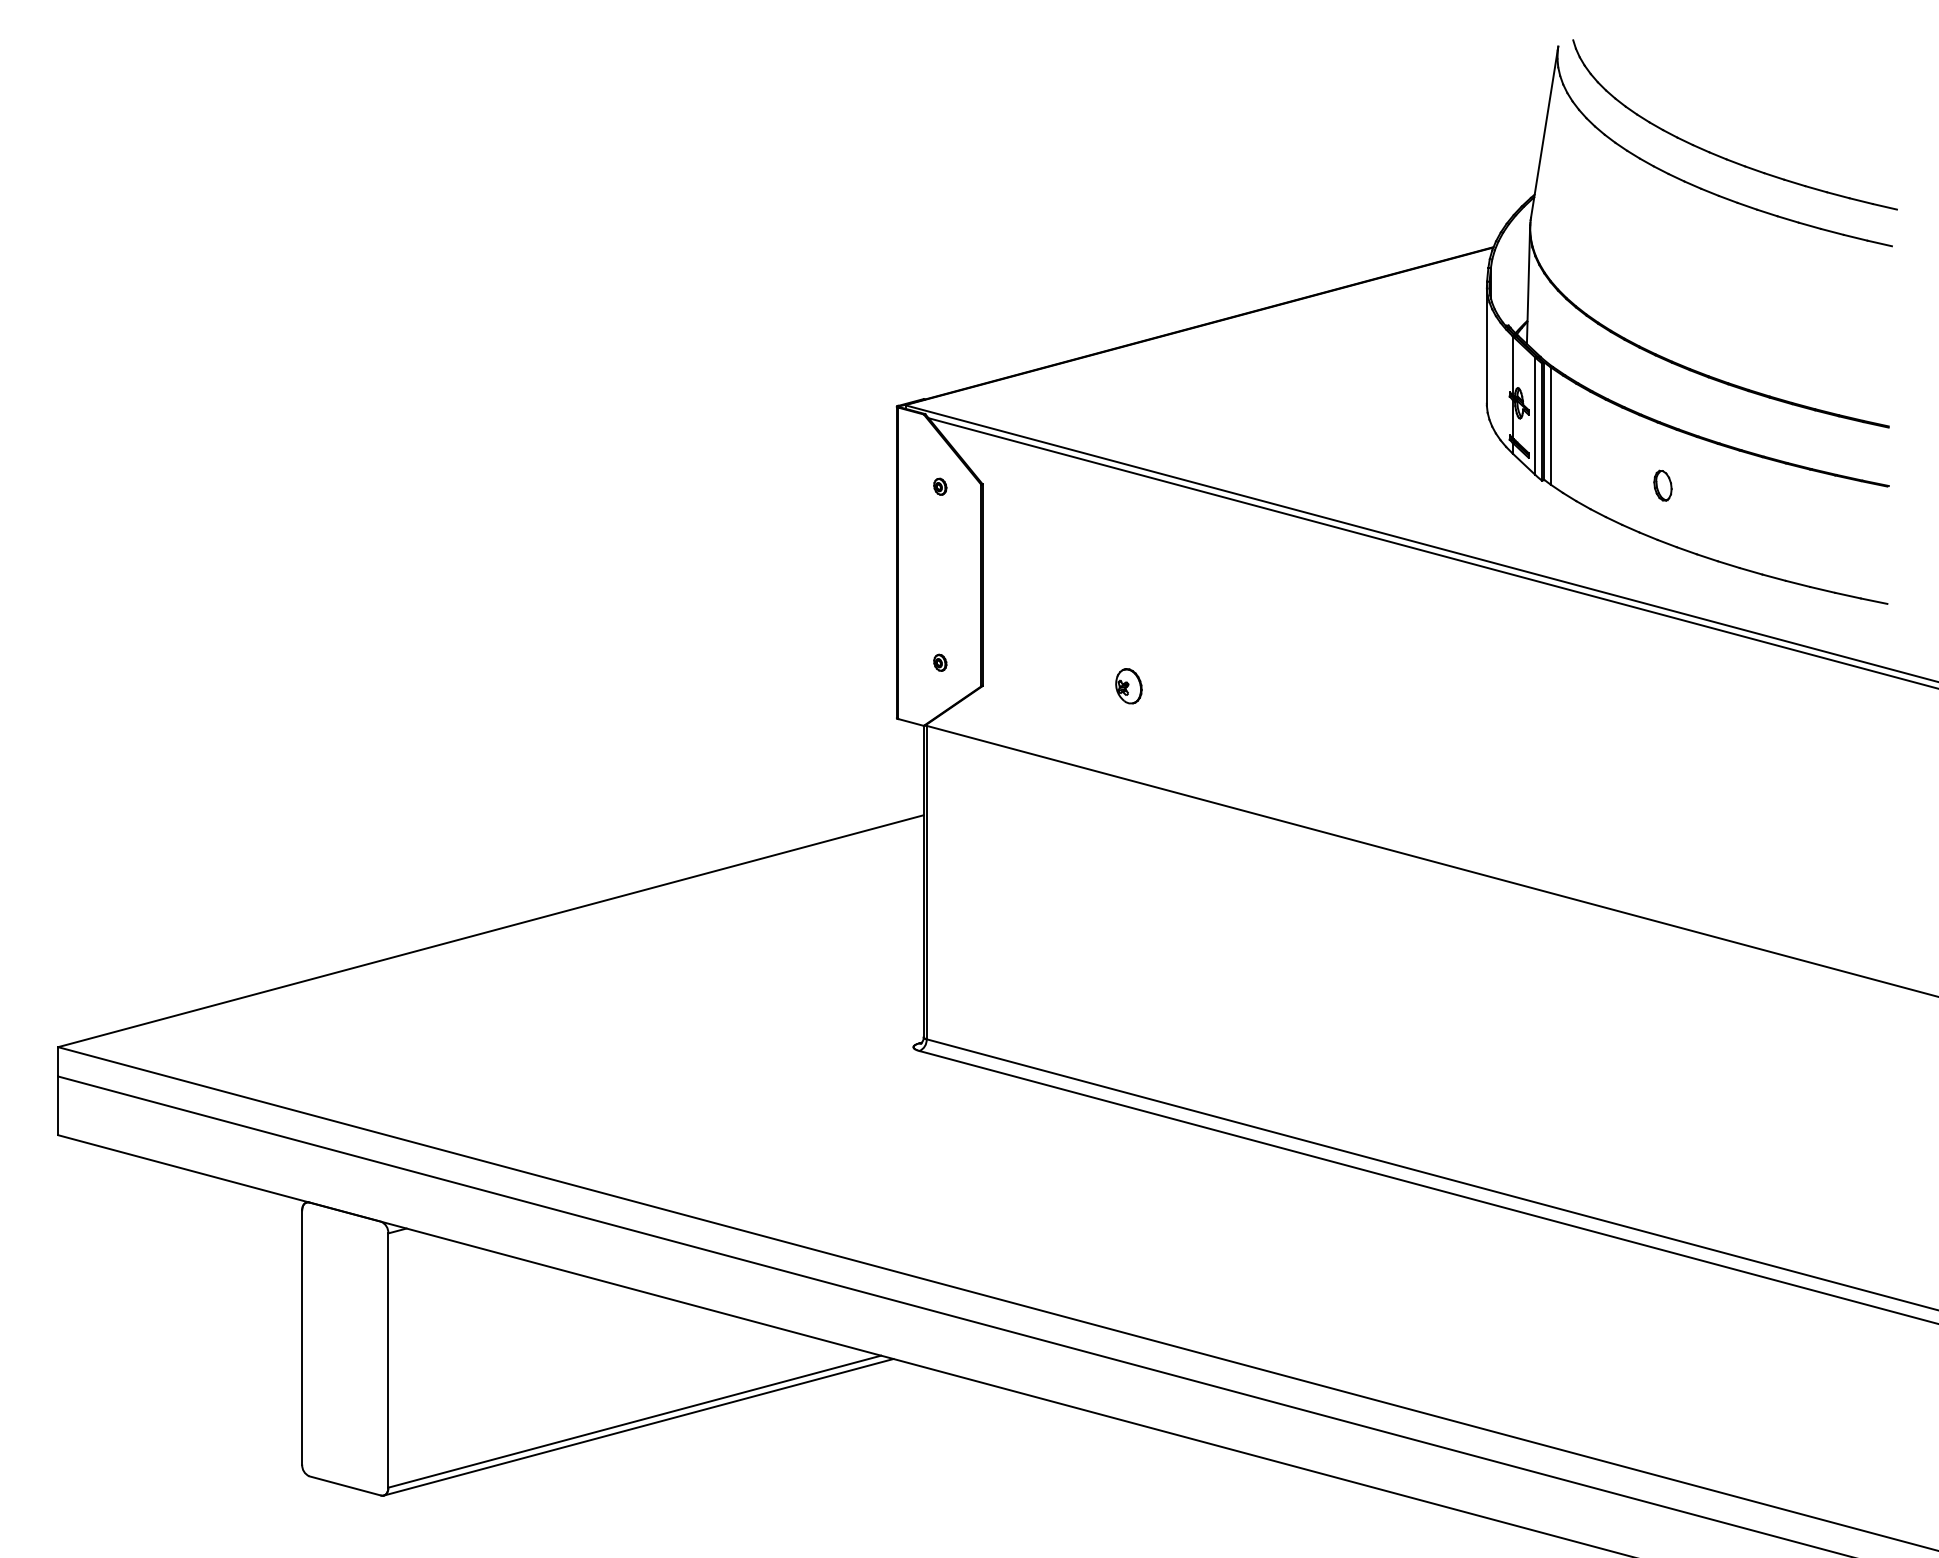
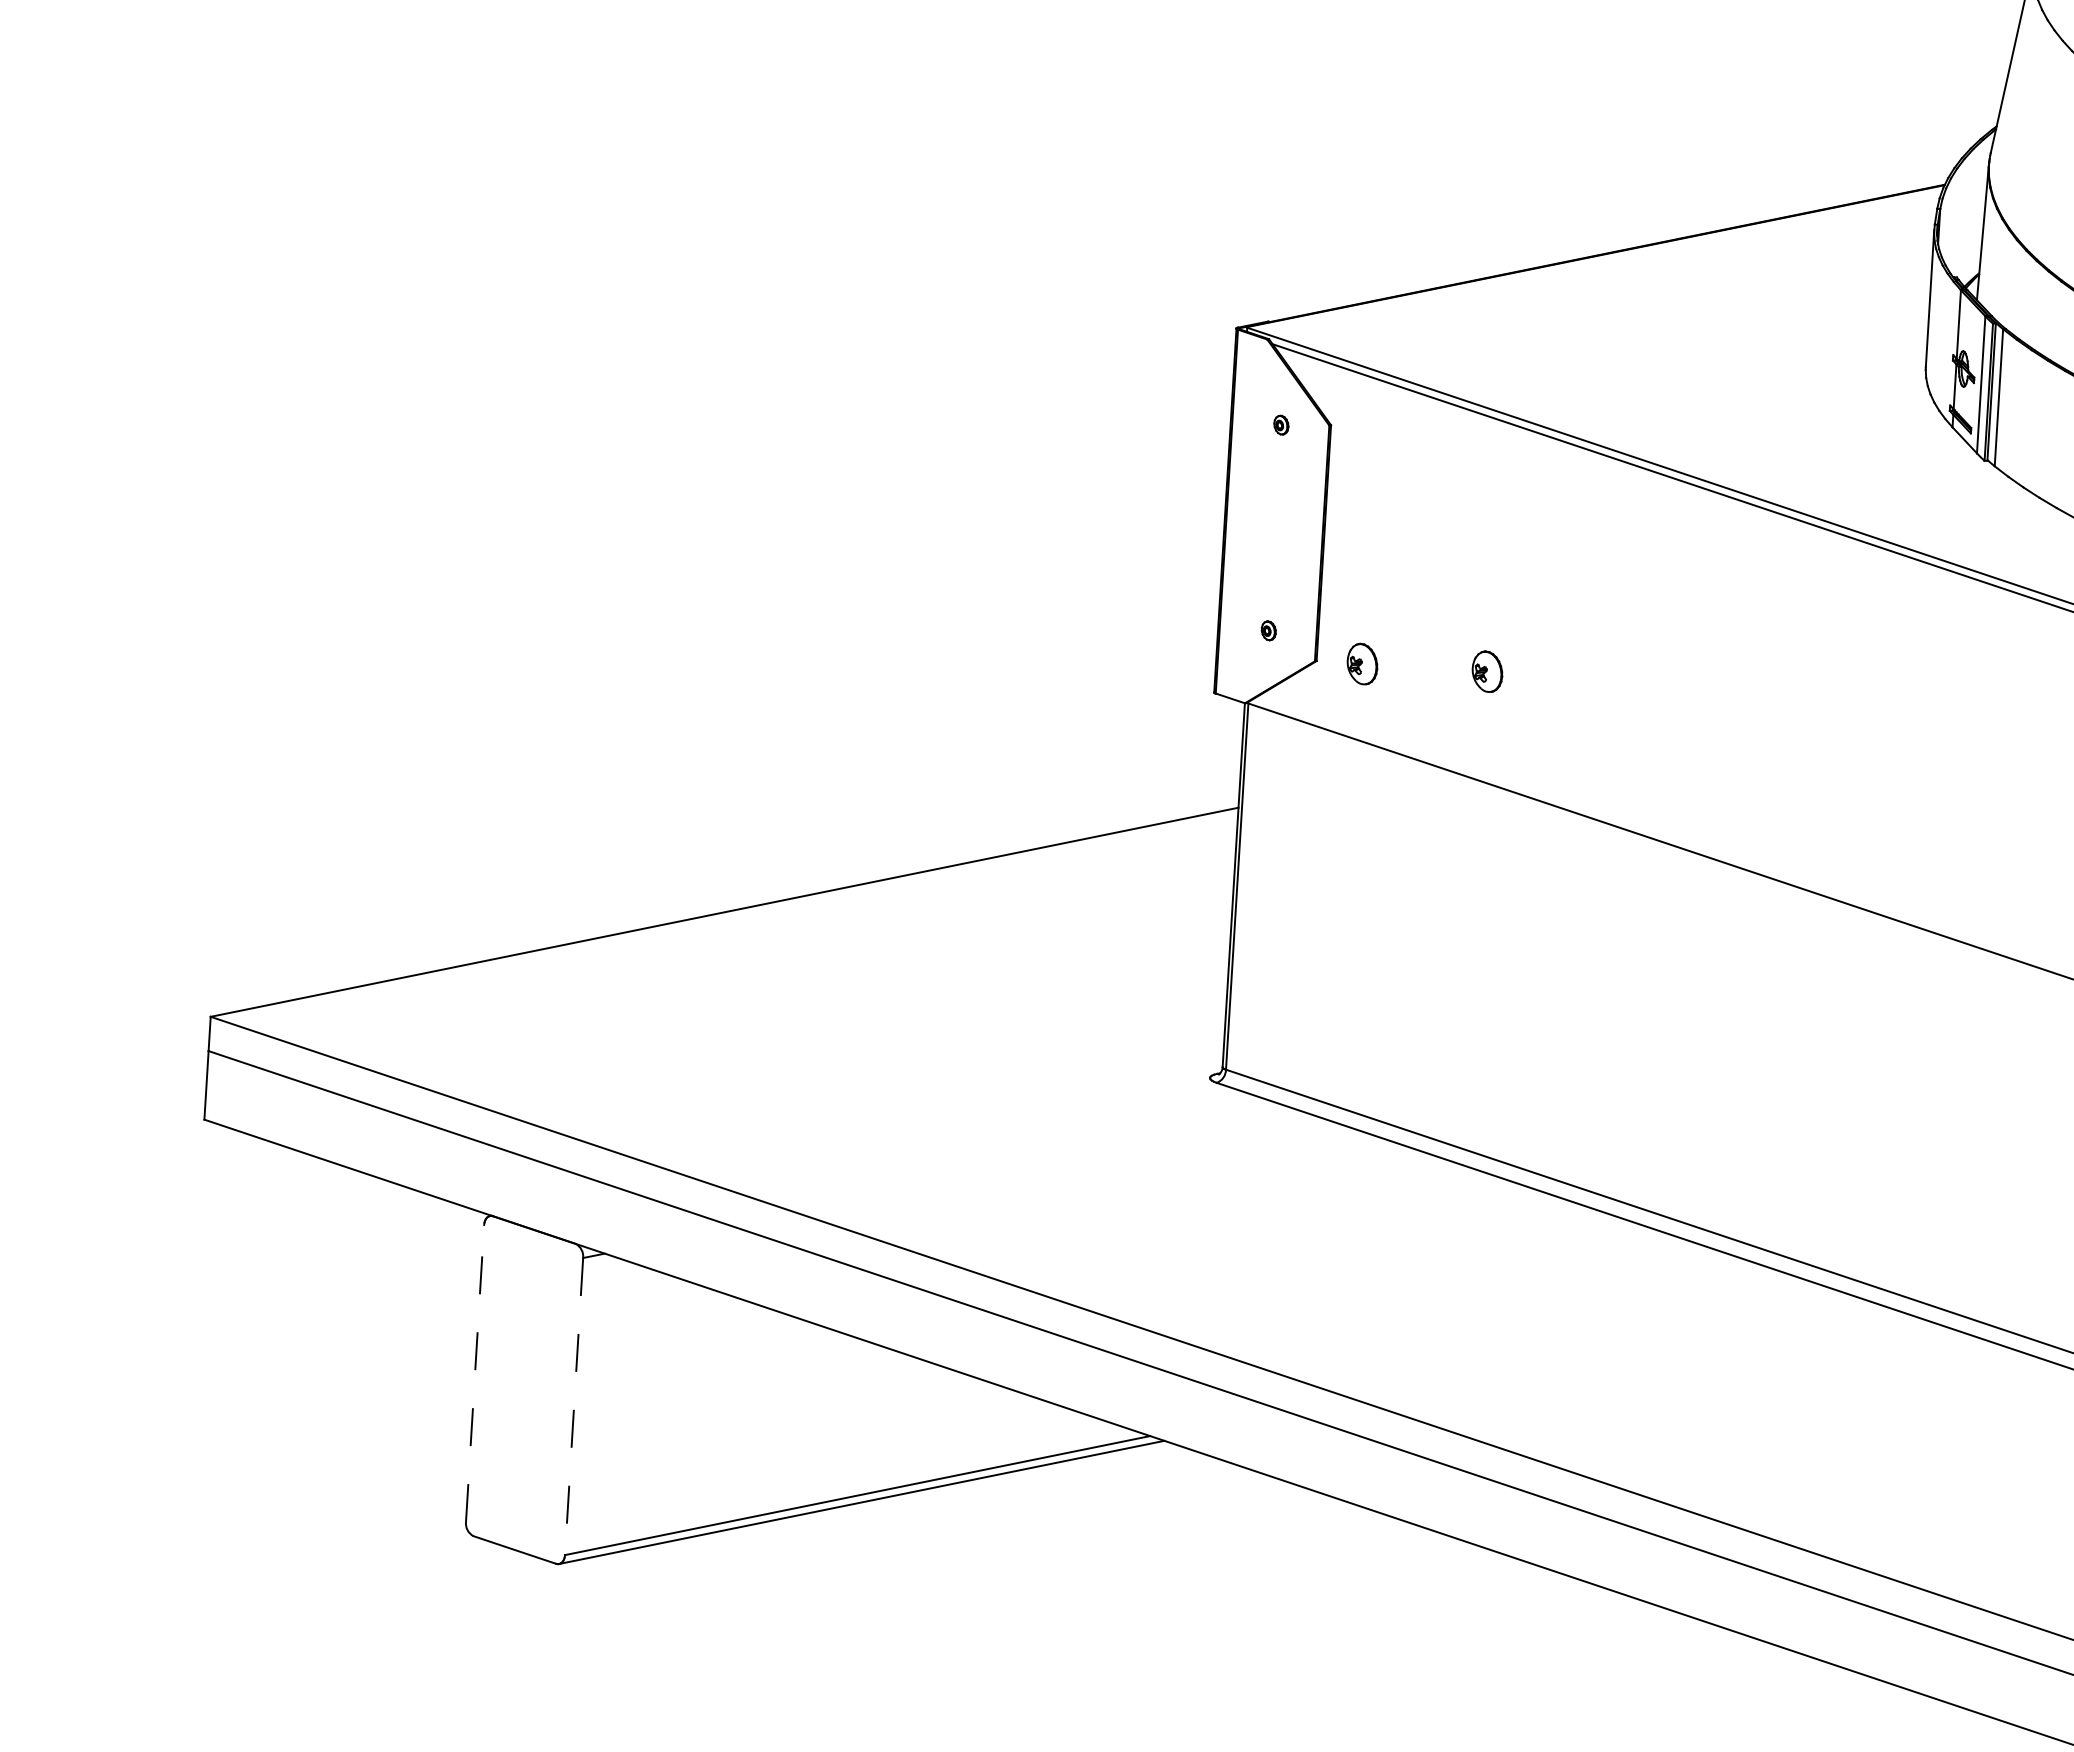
part: (1021, 686) -> (1361, 664), added
line: (302, 1337) -> (475, 1373), solid -> dashed
line: (388, 1361) -> (574, 1407), solid -> dashed

